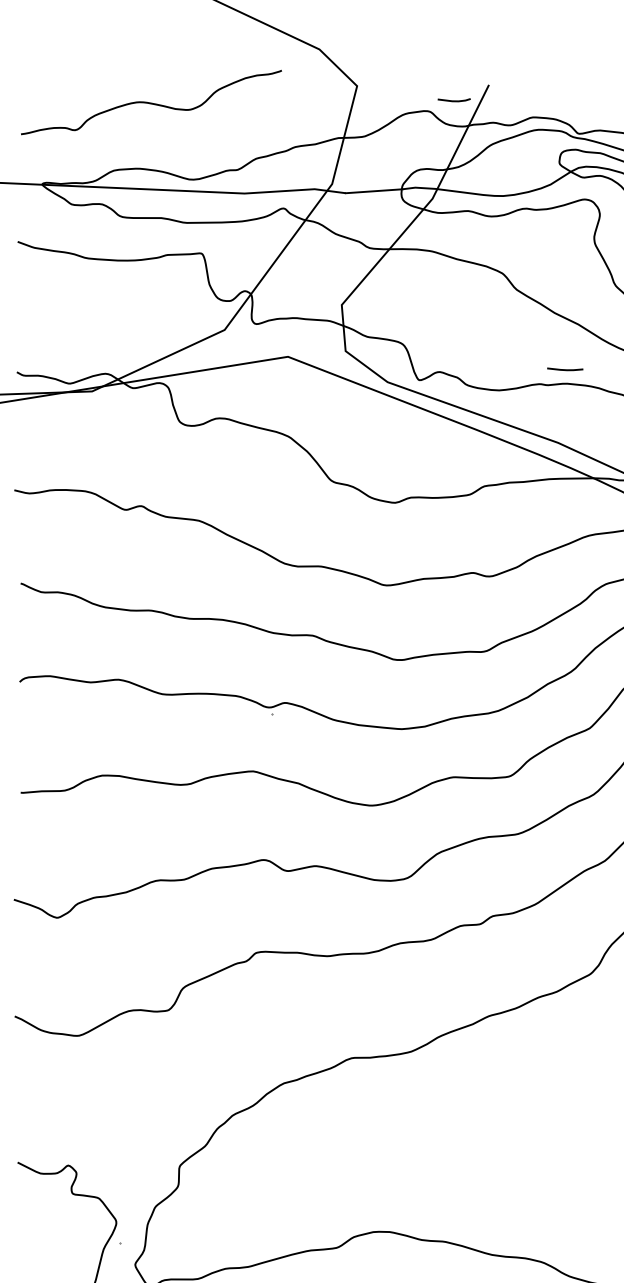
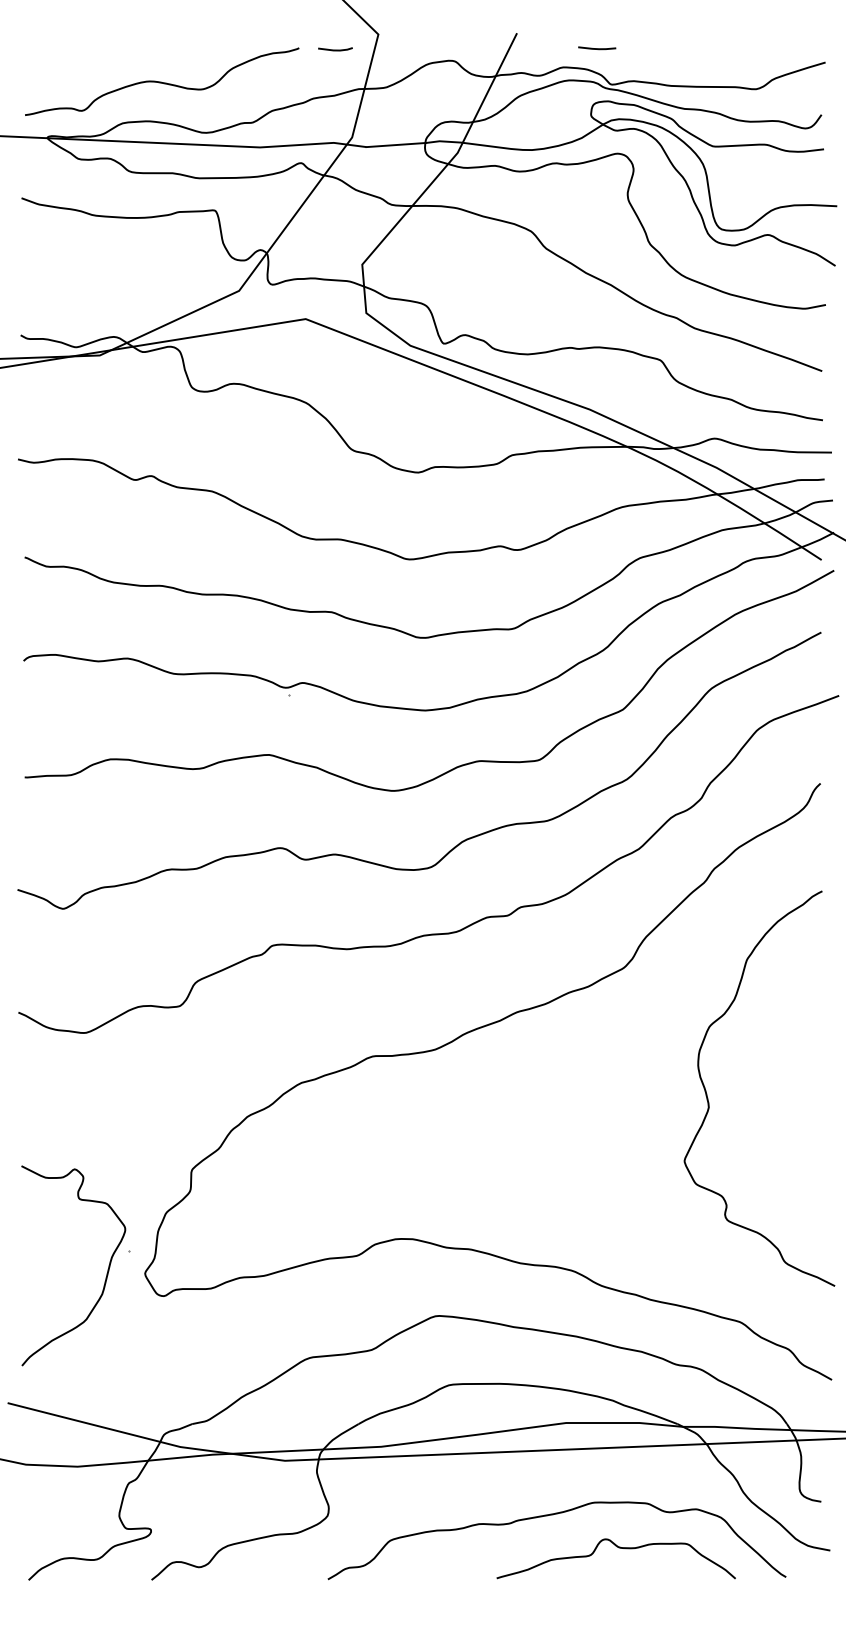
line: (454, 100) -> (335, 49), moved
curve: (150, 102) -> (161, 81), moved
line: (565, 369) -> (597, 48), moved

